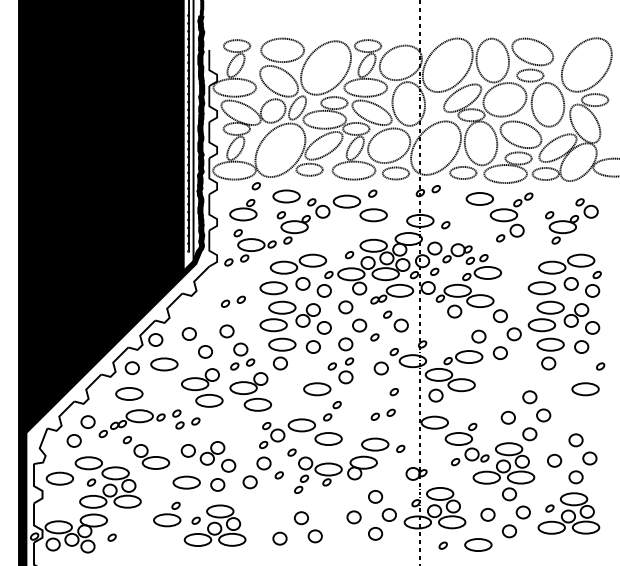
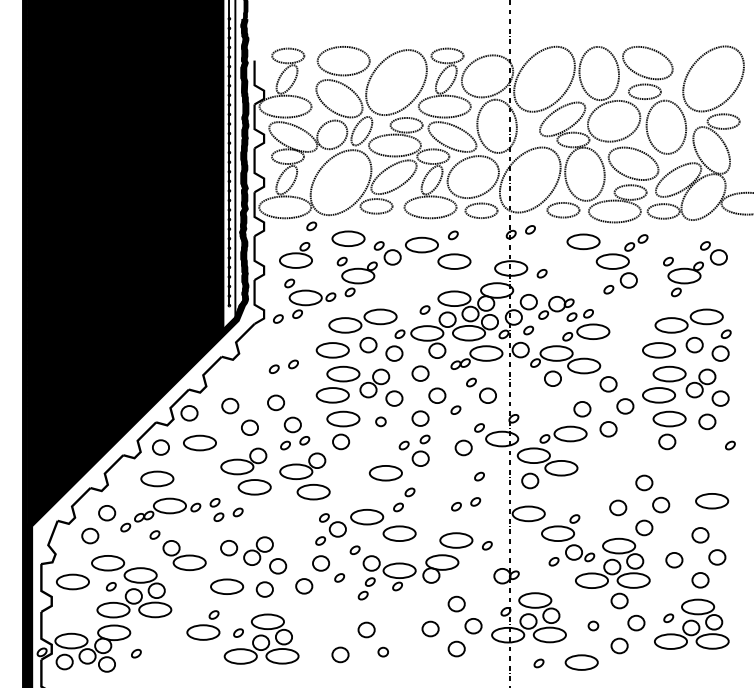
part: (312, 346) -> (380, 421), size x0.6
part: (585, 389) -> (712, 501), moved
part: (487, 514) -> (592, 625), size x0.6
part: (314, 536) -> (382, 652), size x0.6

